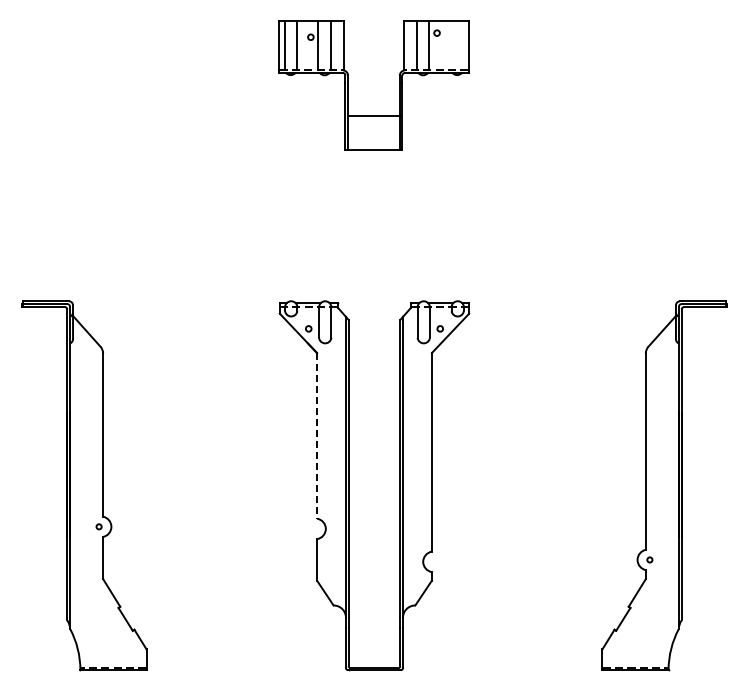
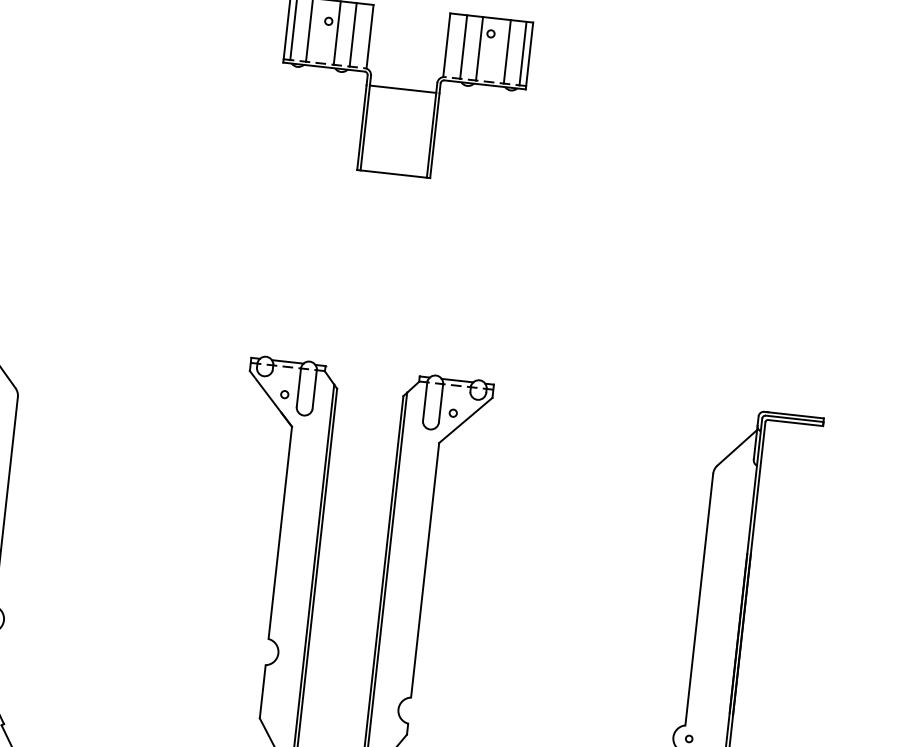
line: (451, 45) -> (507, 51), added
line: (463, 45) -> (523, 53), added
line: (373, 116) -> (402, 89), moved
line: (317, 435) -> (280, 532), dashed -> solid

